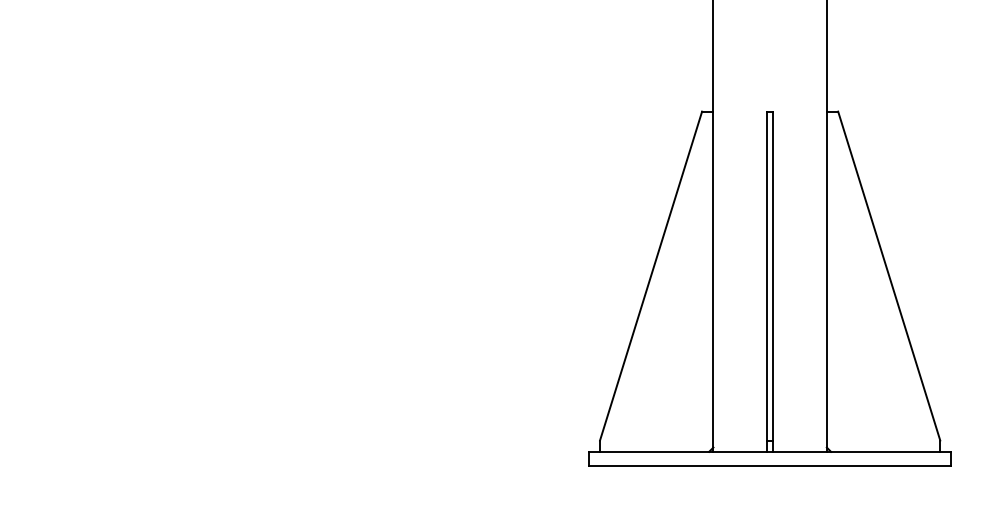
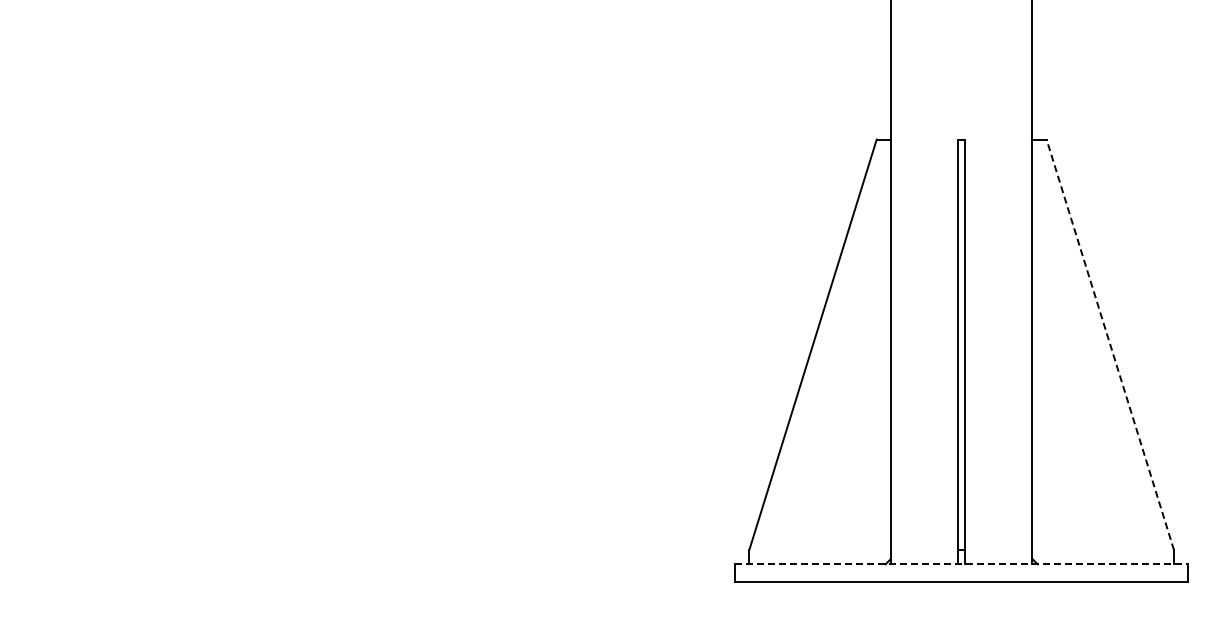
line: (889, 275) -> (1110, 344), solid -> dashed
line: (770, 451) -> (961, 564), solid -> dashed

